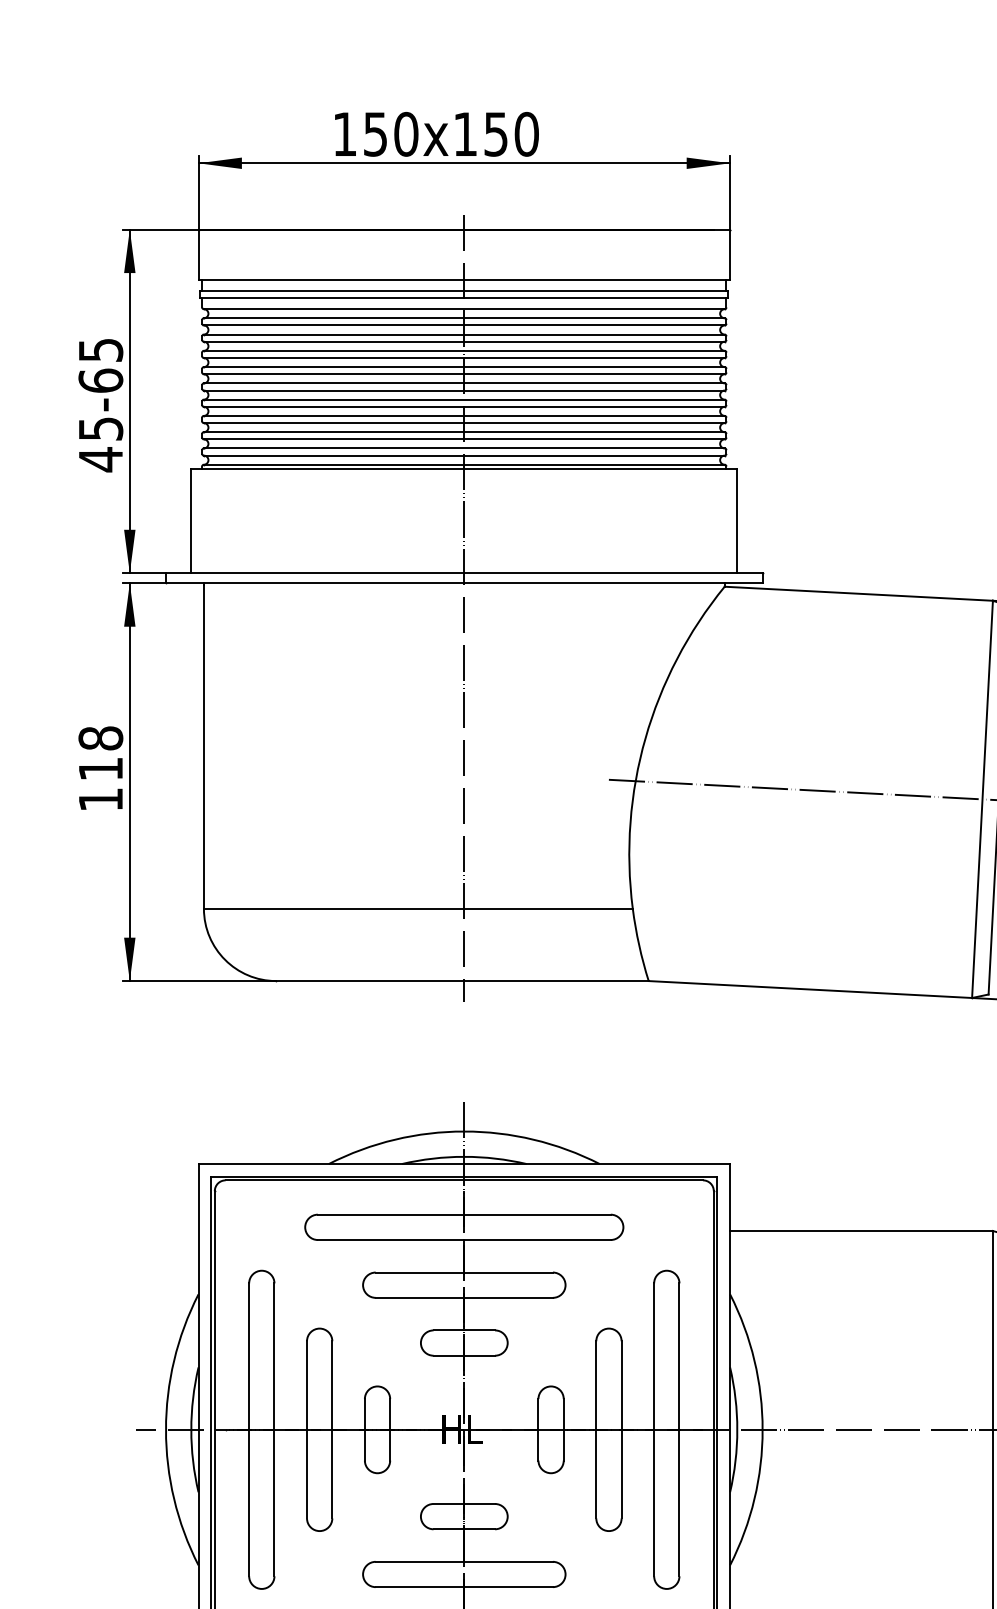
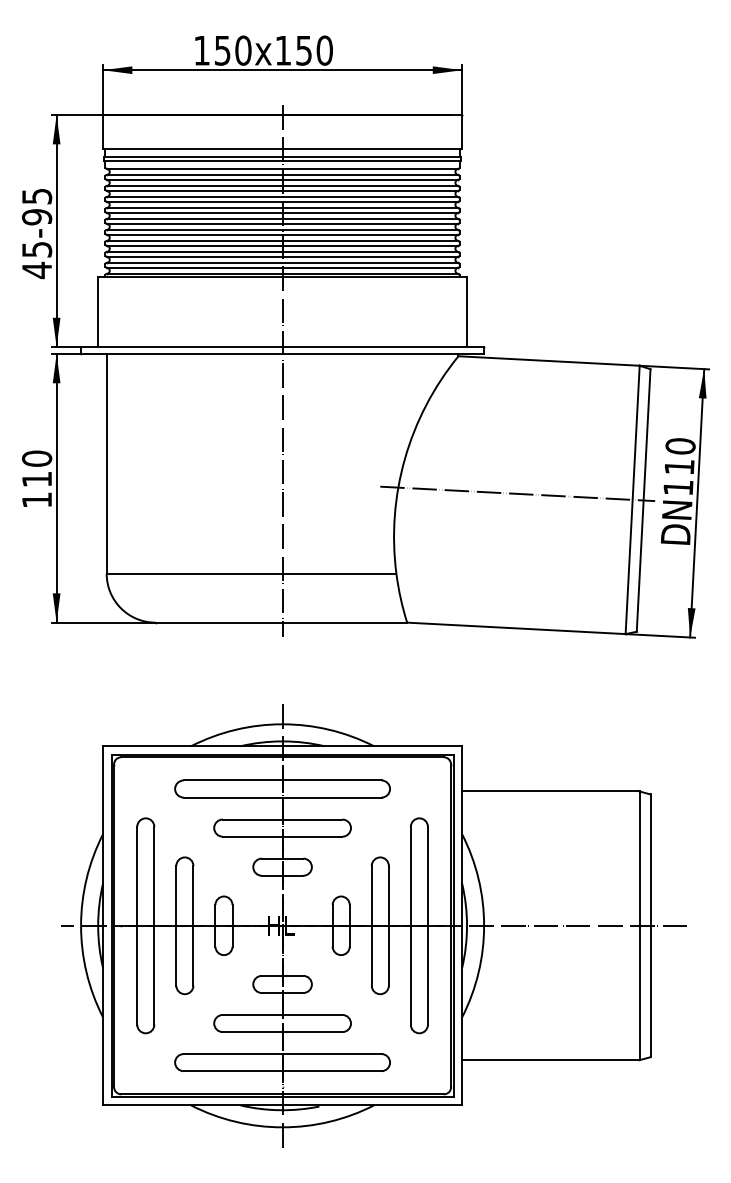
text: (101, 379) -> (37, 216), 65 -> 95
text: (101, 738) -> (37, 458), 118 -> 110

